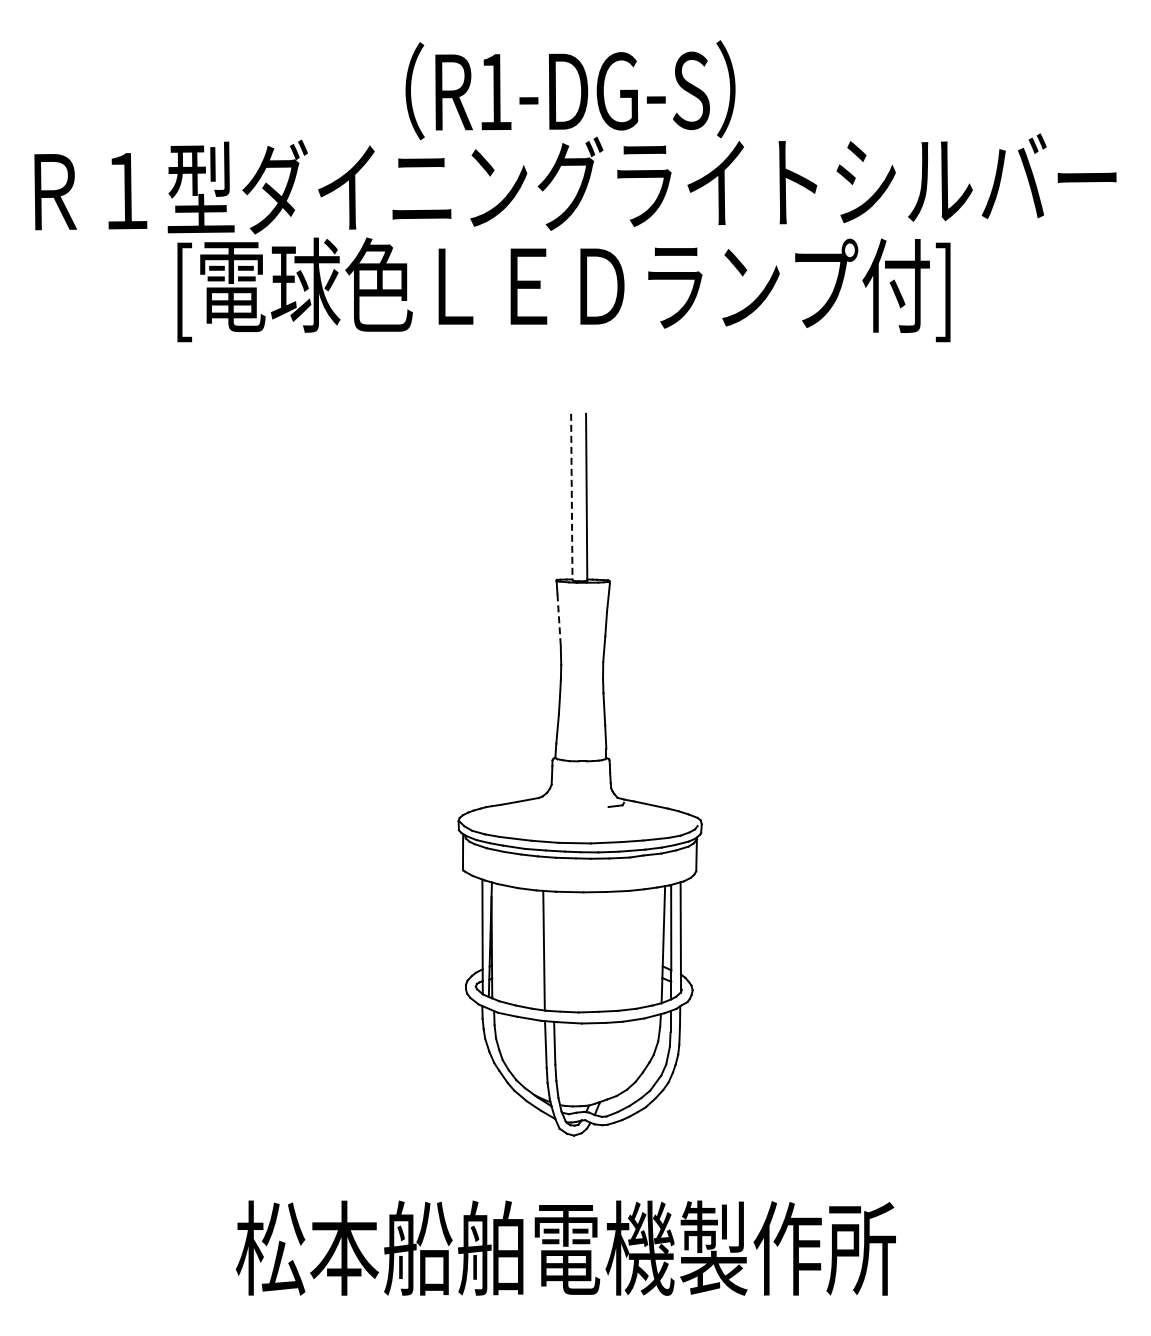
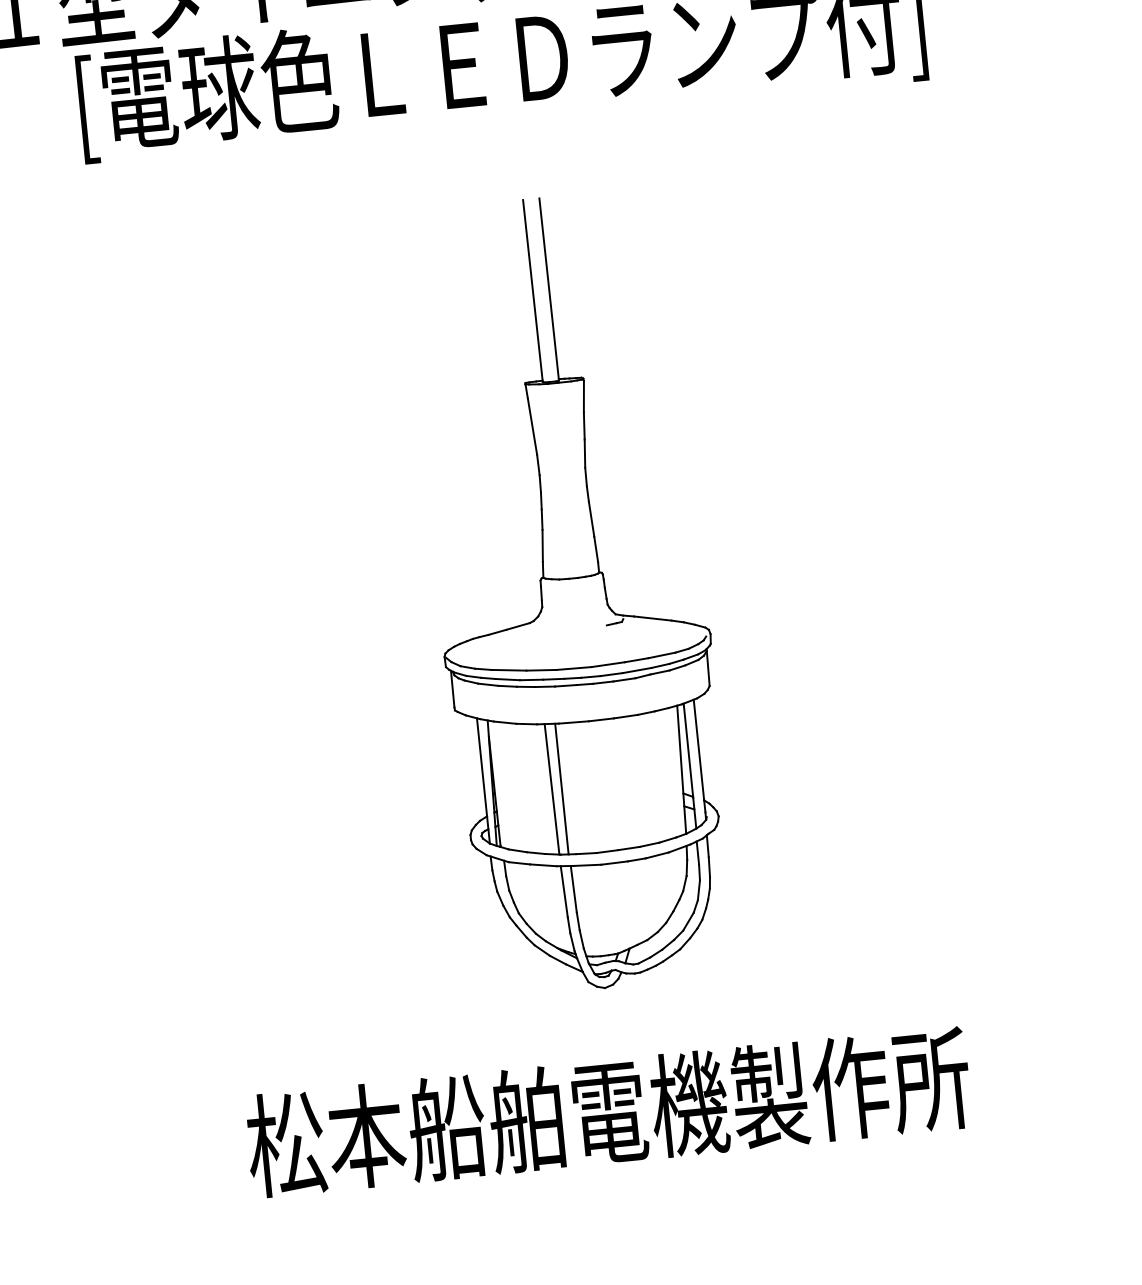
line: (571, 497) -> (532, 291), dashed -> solid
line: (559, 620) -> (532, 427), dashed -> solid
line: (552, 951) -> (561, 789), added

